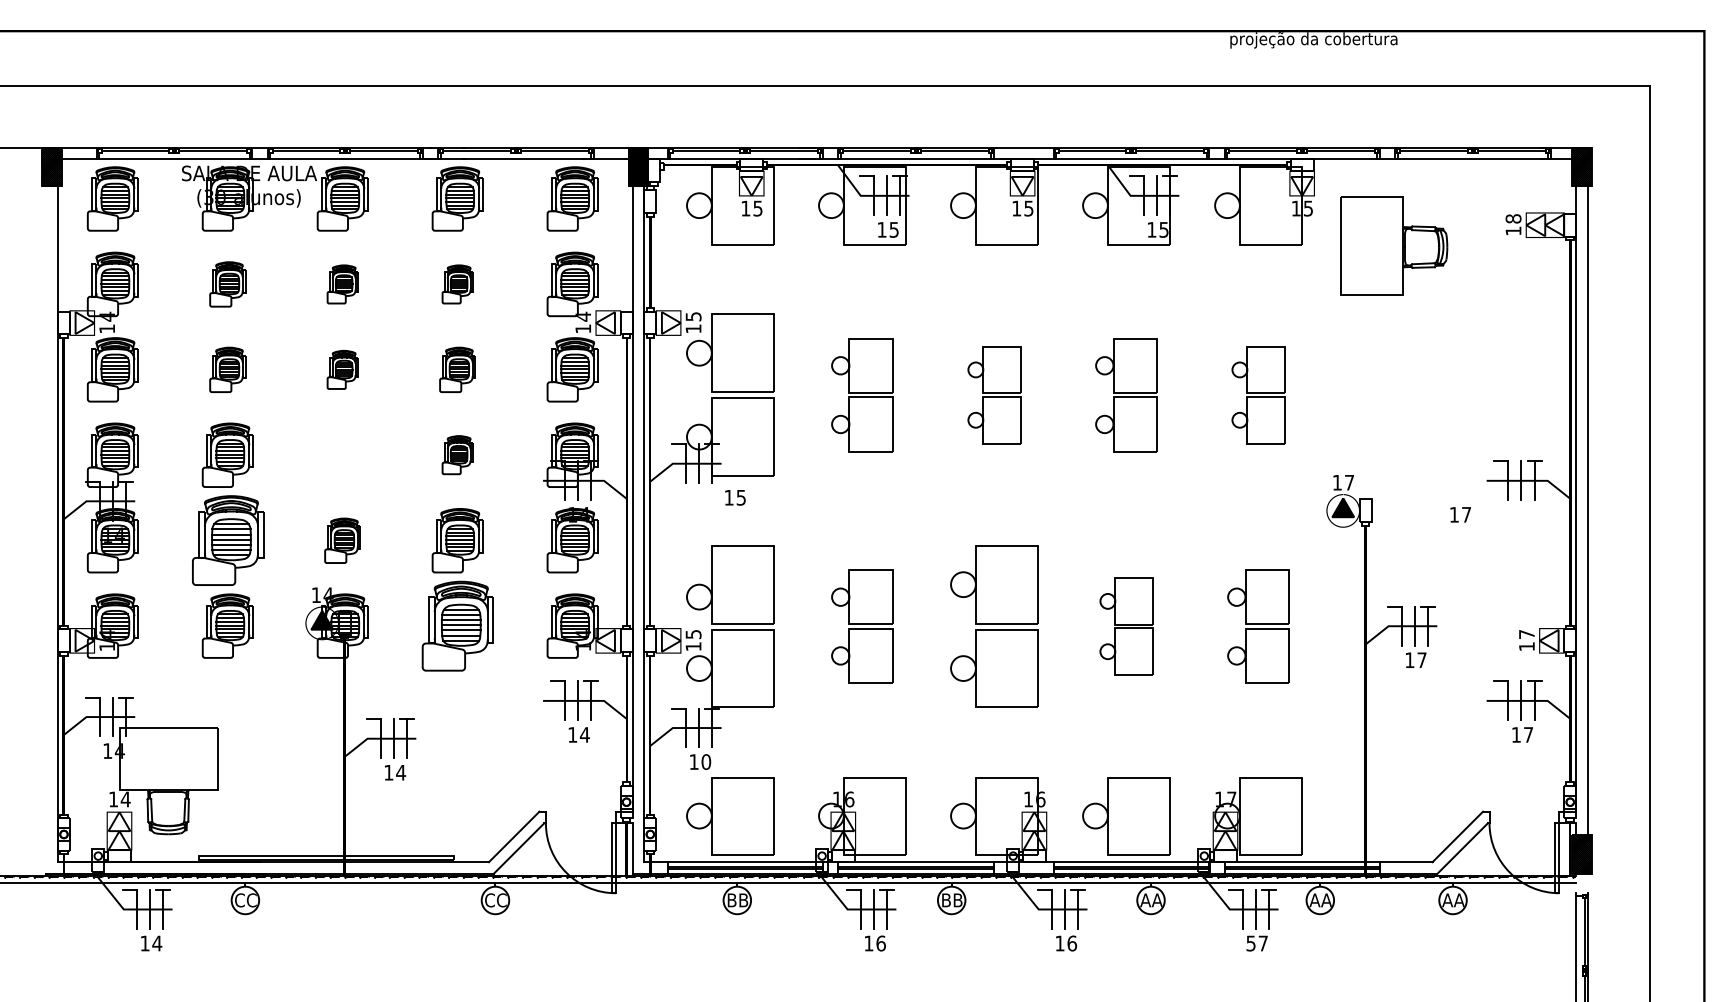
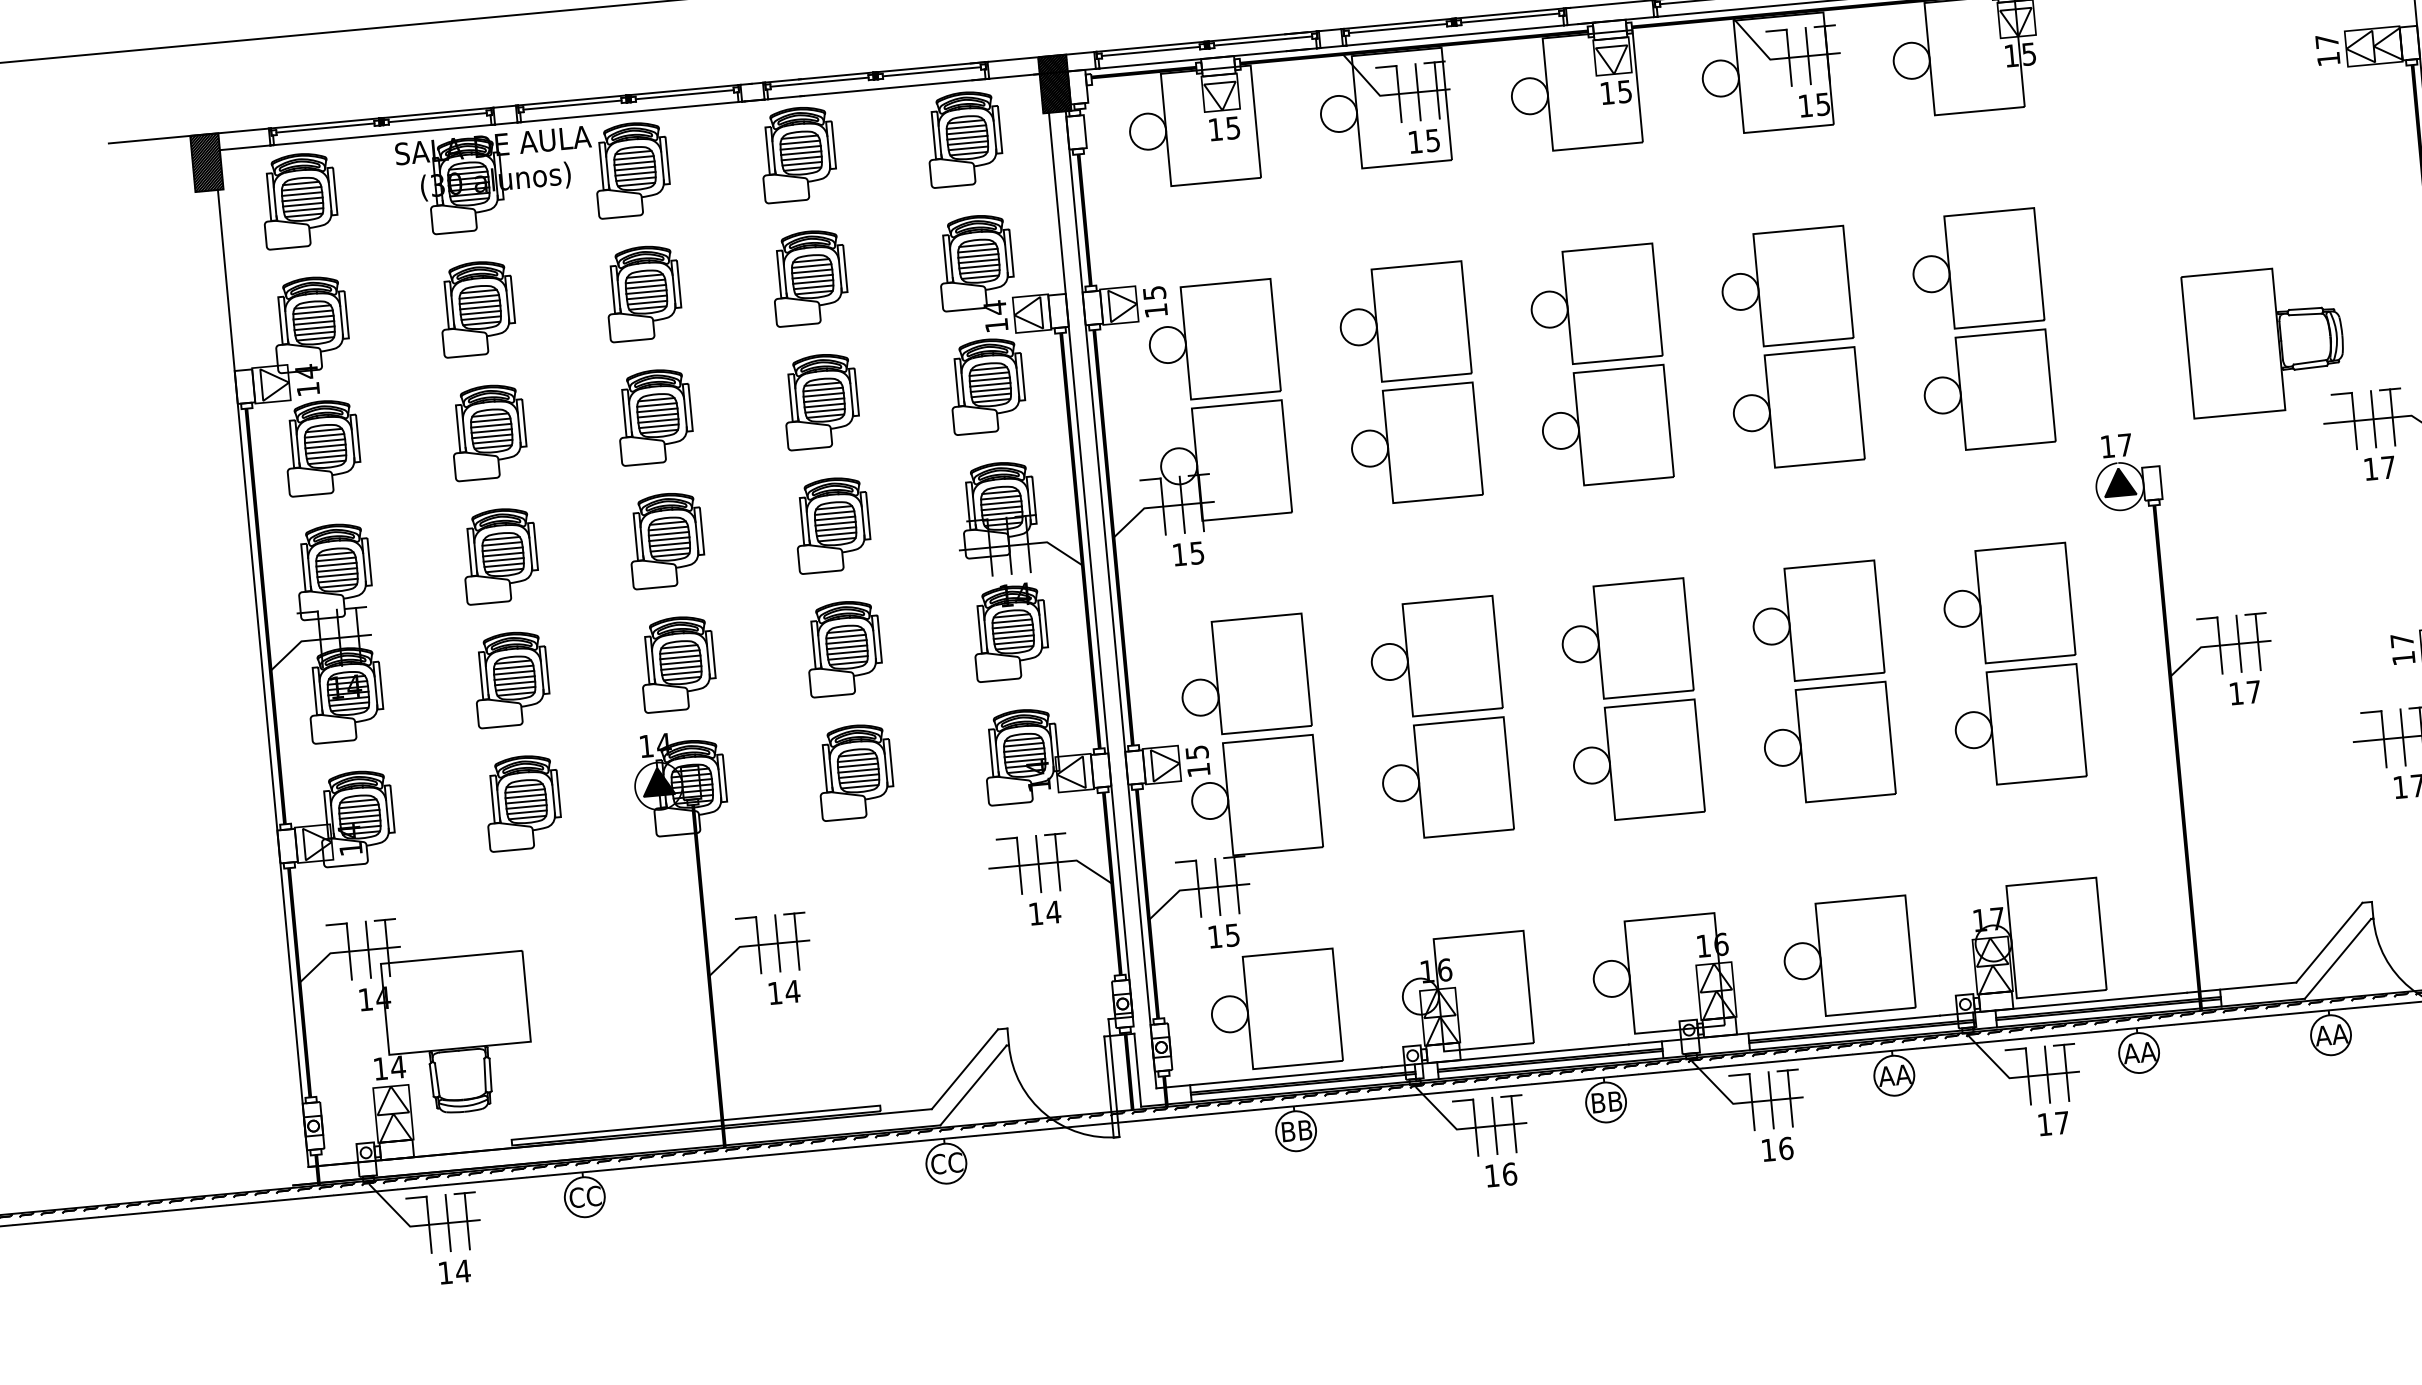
text: (1513, 218) -> (2326, 40), 18 -> 17
part: (1394, 245) -> (2265, 339), moved
part: (227, 284) -> (476, 308), size x1.43
part: (342, 284) -> (642, 293), size x1.67
part: (457, 284) -> (808, 278), size x1.67
part: (227, 369) -> (487, 431), size x1.43
part: (342, 369) -> (653, 416), size x1.67
part: (457, 369) -> (820, 400), size x1.43
part: (862, 394) -> (1409, 382), size x1.43
part: (994, 394) -> (1600, 365), size x1.67
part: (1126, 394) -> (1790, 347), size x1.43
part: (1258, 394) -> (1981, 329), size x1.67
part: (342, 454) -> (665, 539), added
part: (457, 454) -> (831, 523), size x1.67
text: (735, 497) -> (1188, 553), moved
text: (1460, 514) -> (2379, 467), moved
part: (227, 540) -> (510, 679), size x0.71
part: (342, 540) -> (676, 663), size x1.43
part: (457, 625) -> (854, 771), size x0.71
part: (862, 626) -> (1440, 718), size x1.43
part: (1126, 626) -> (1822, 682), size x1.67
part: (1258, 626) -> (2012, 665), size x1.43
text: (706, 761) -> (1232, 934), 10 -> 15
text: (1250, 943) -> (2043, 1124), 57 -> 17

